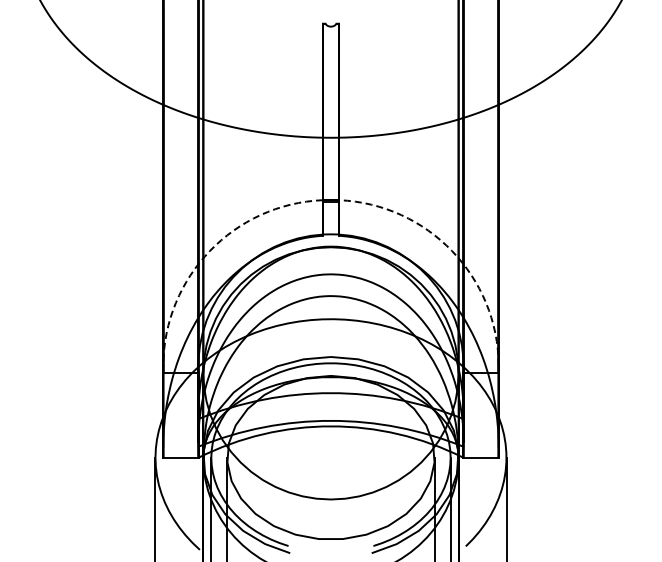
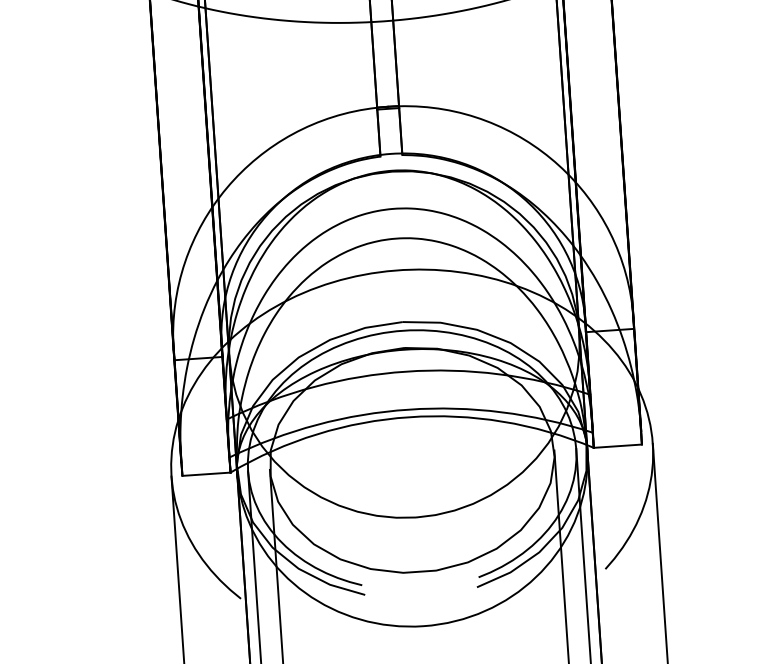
arc: (209, 250) -> (226, 187), dashed -> solid
arc: (451, 250) -> (558, 164), dashed -> solid

